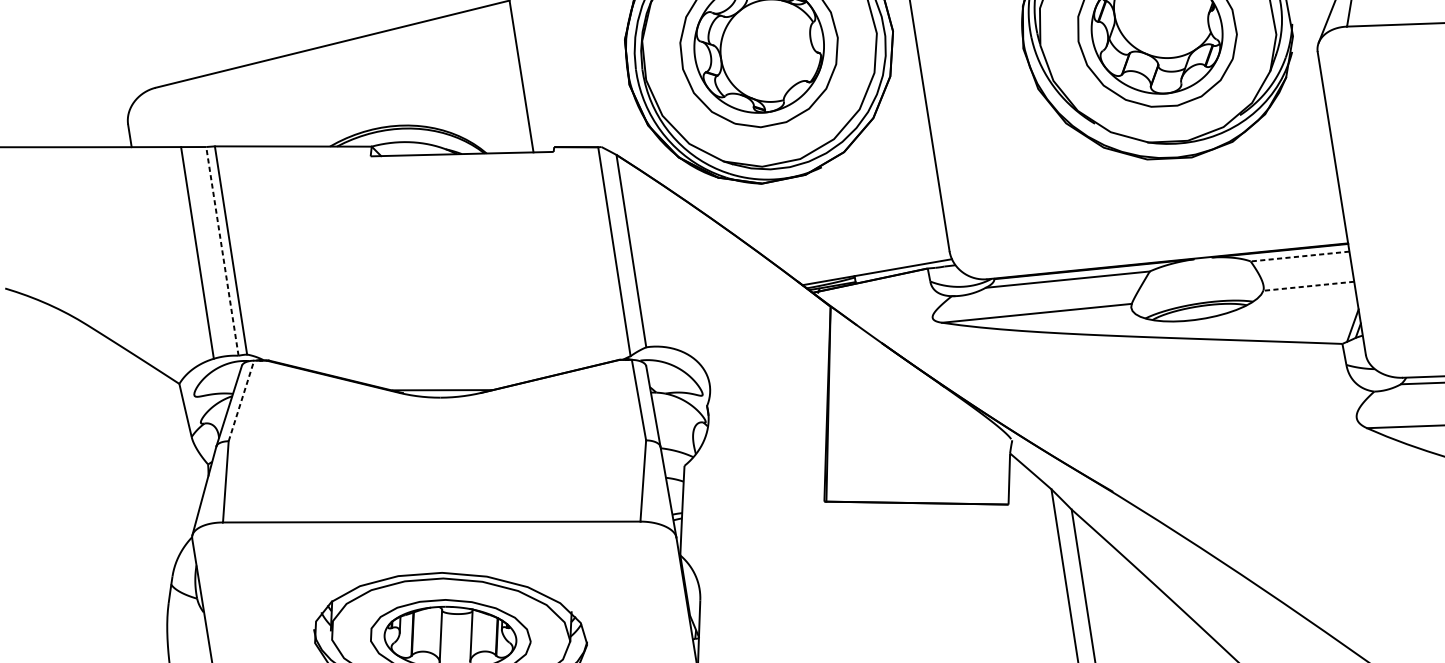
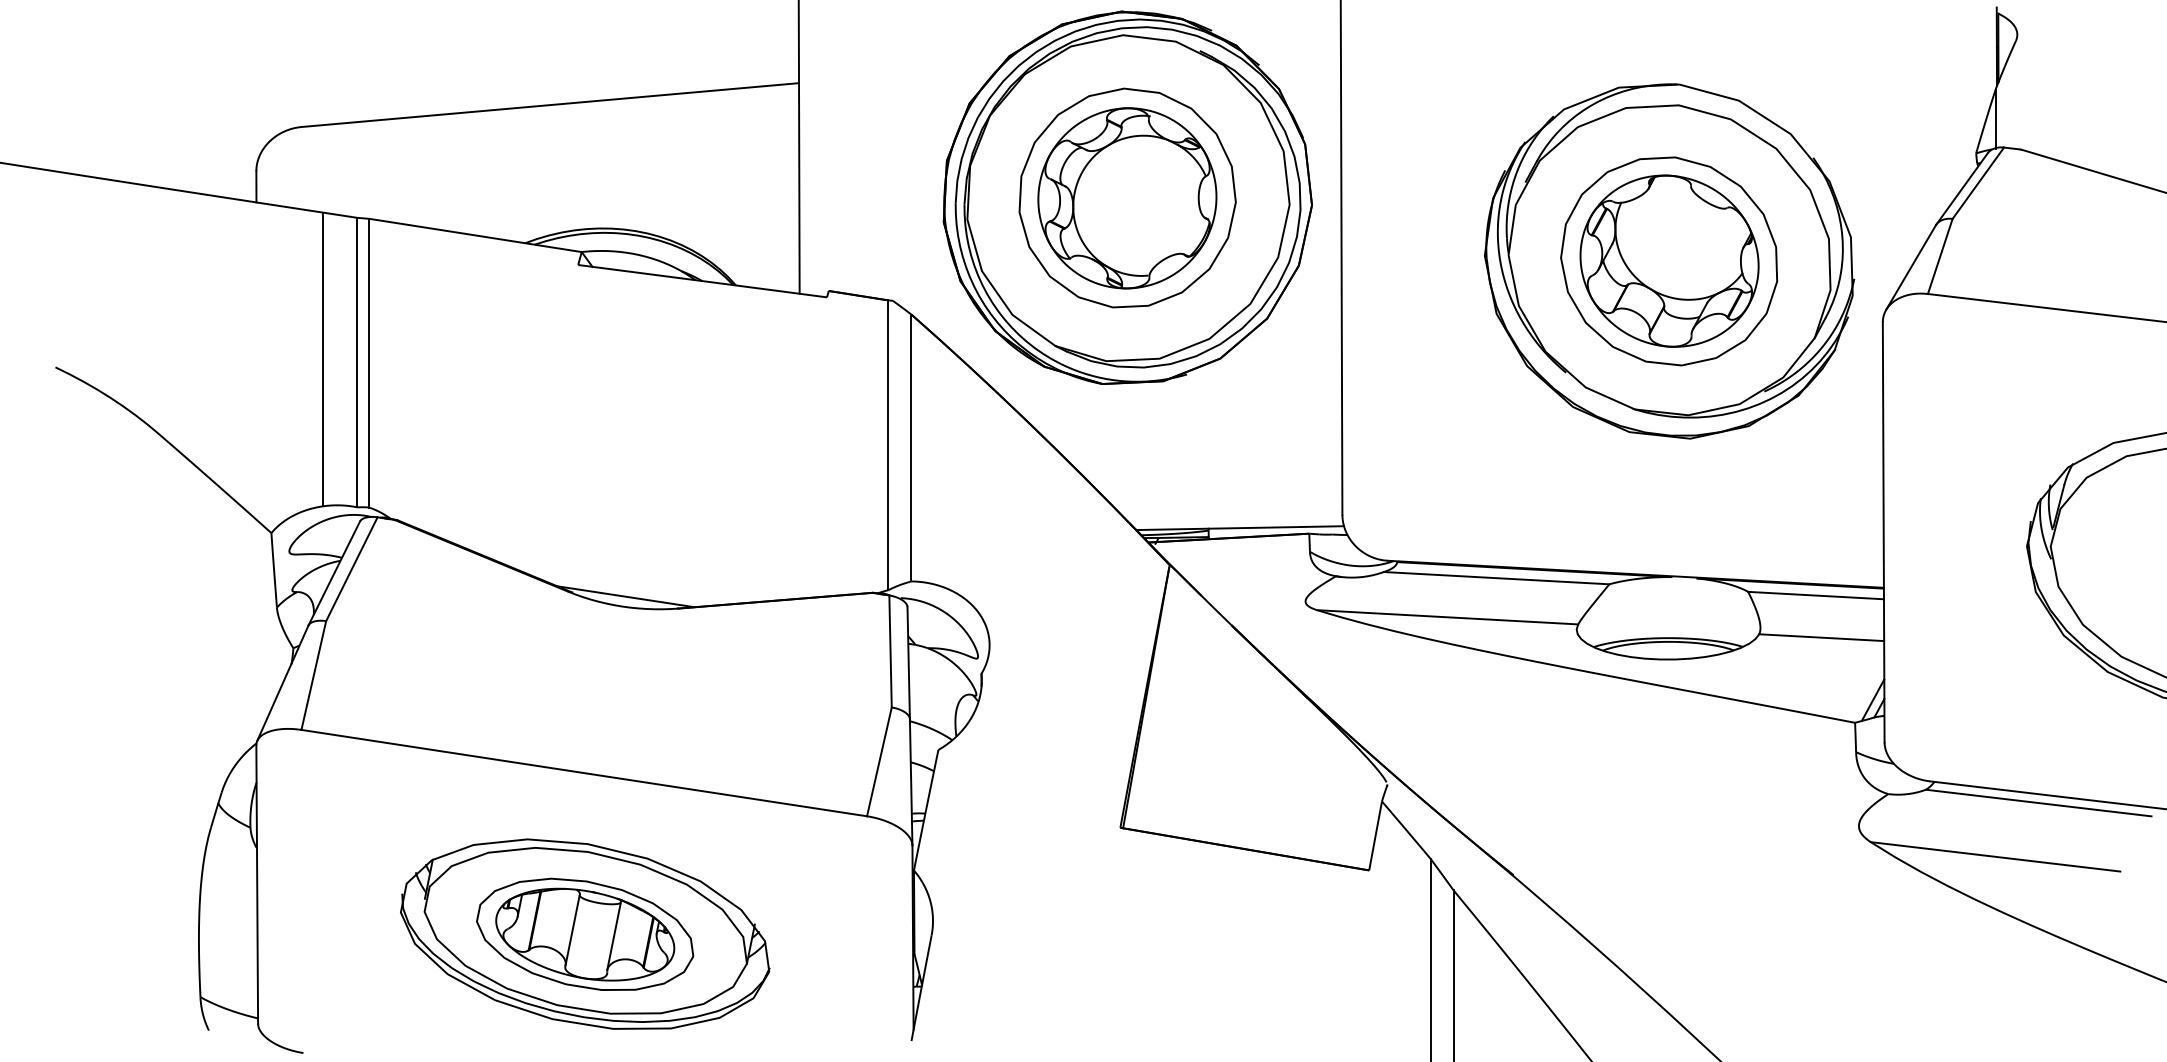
line: (222, 251) -> (357, 362), dashed -> solid
line: (1300, 256) -> (1816, 595), dashed -> solid
line: (1308, 286) -> (1821, 637), dashed -> solid
line: (241, 401) -> (351, 569), dashed -> solid

